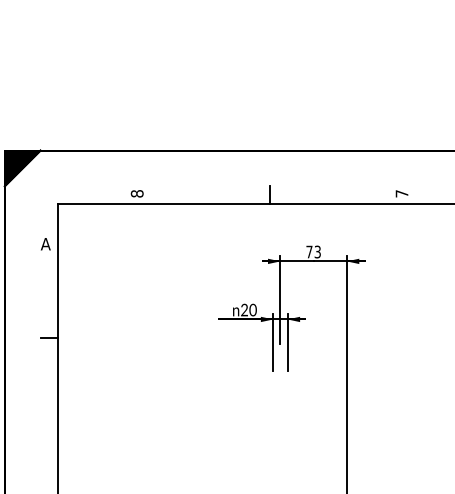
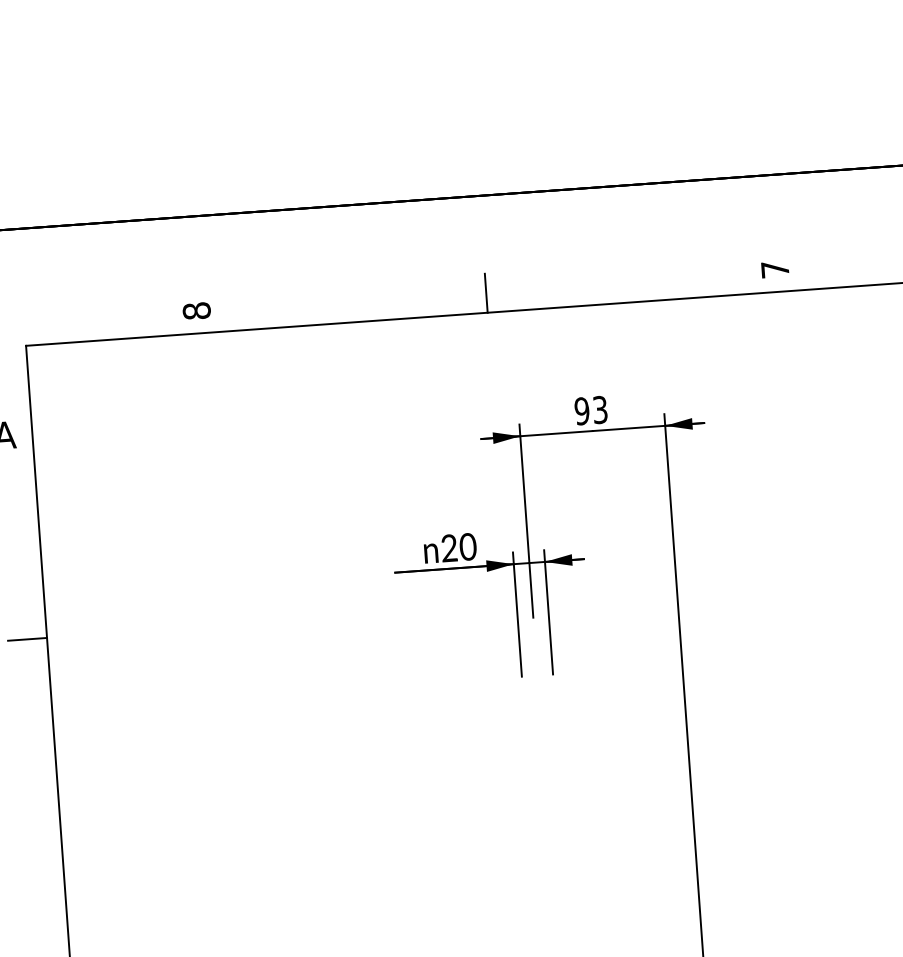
text: (309, 251) -> (582, 410), 73 -> 93

